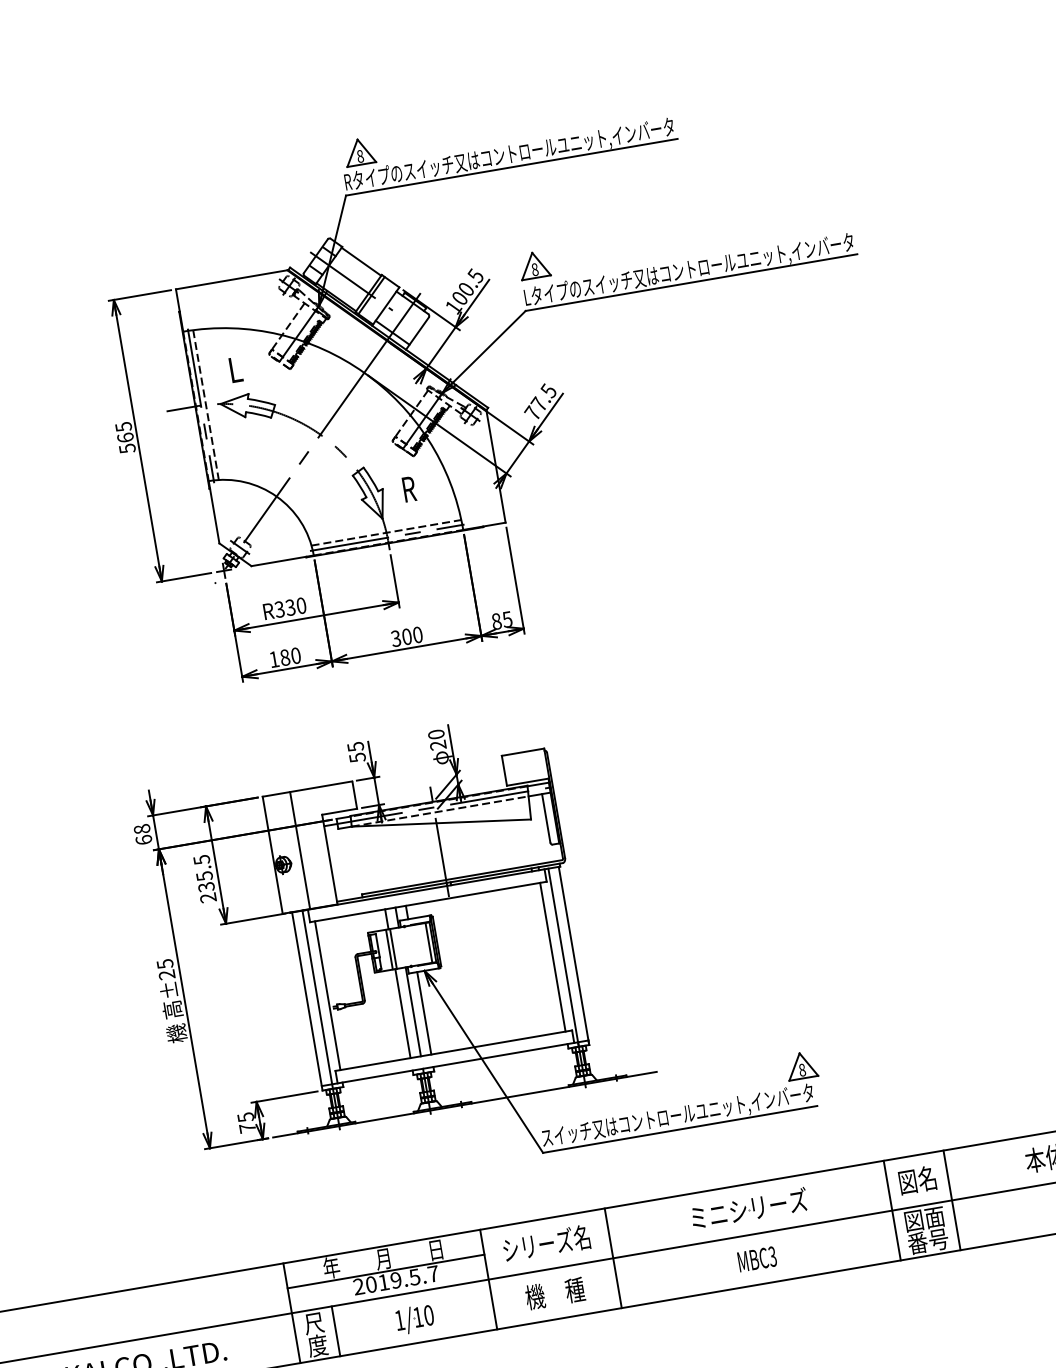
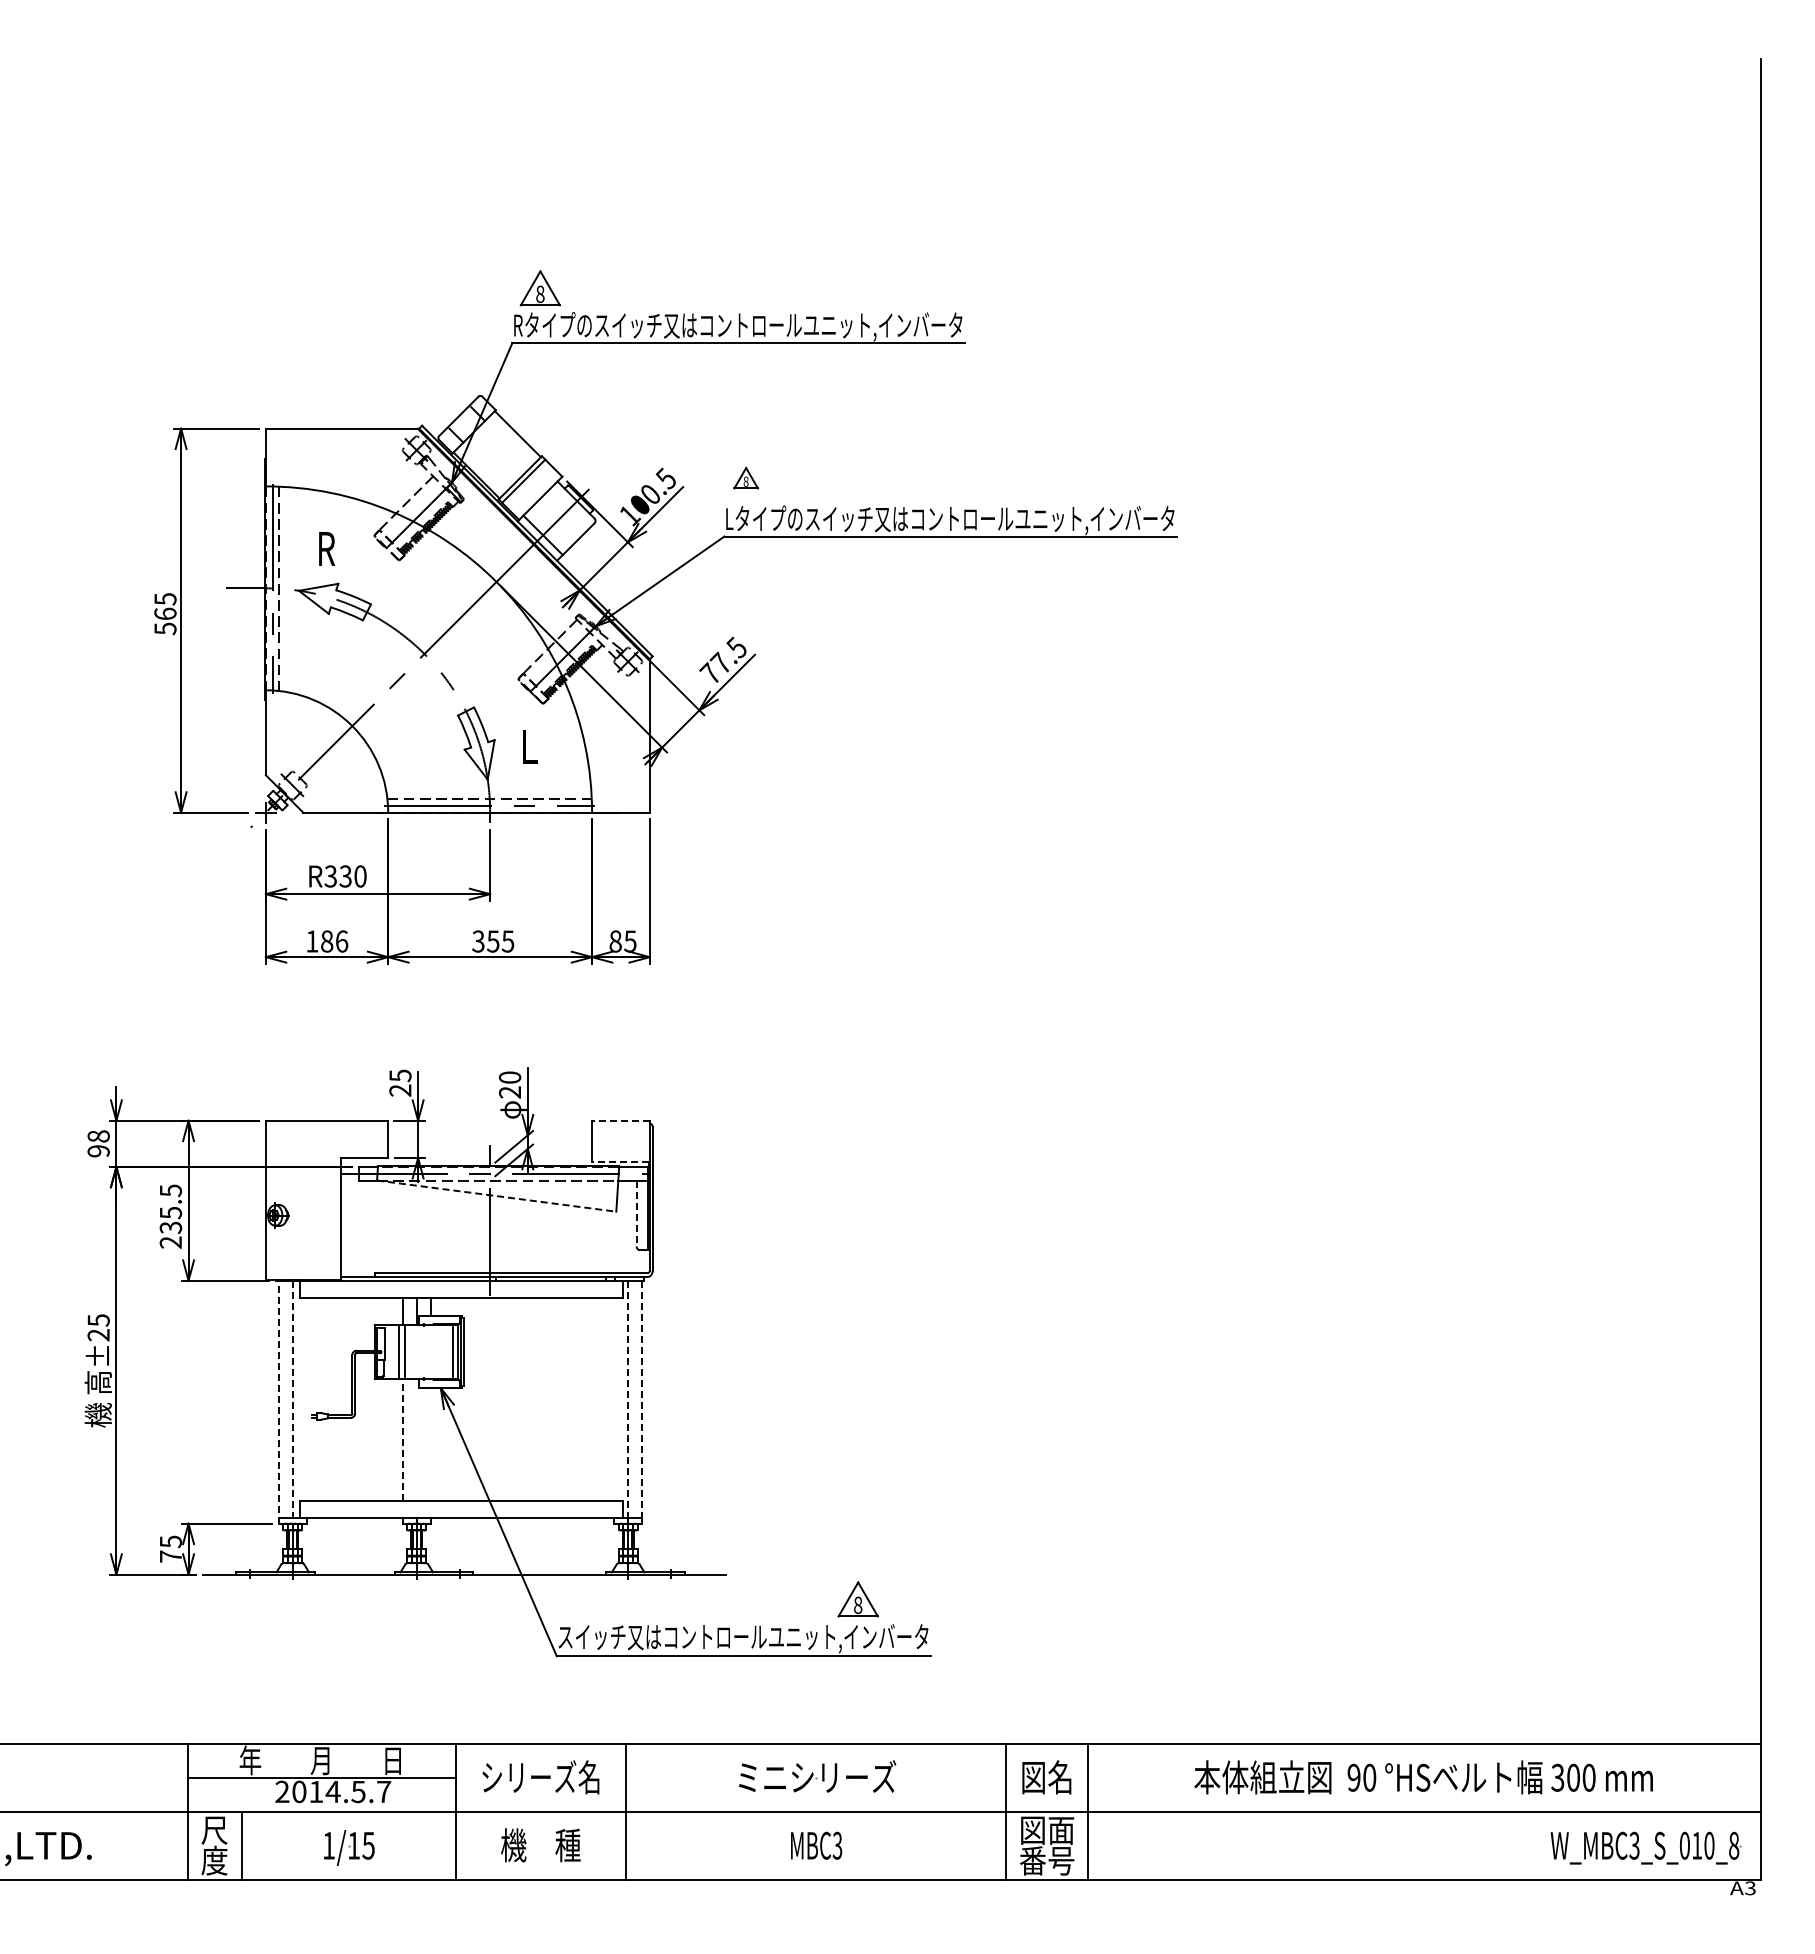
part: (533, 265) -> (745, 478), size x0.6
line: (351, 281) -> (500, 457), removed
text: (236, 369) -> (327, 548), L -> R
text: (409, 489) -> (530, 746), R -> L
text: (412, 635) -> (500, 941), 300 -> 355
text: (296, 655) -> (342, 941), 180 -> 186
line: (522, 752) -> (620, 1120), solid -> dashed
text: (357, 757) -> (400, 1090), 55 -> 25
line: (527, 782) -> (619, 1161), solid -> dashed
line: (546, 818) -> (636, 1213), solid -> dashed
line: (441, 823) -> (496, 1196), solid -> dashed
text: (143, 840) -> (98, 1151), 68 -> 98
line: (300, 850) -> (303, 1200), removed
line: (553, 956) -> (614, 1398), removed
line: (574, 956) -> (642, 1402), solid -> dashed
line: (563, 957) -> (628, 1402), solid -> dashed
line: (327, 995) -> (306, 1398), removed
line: (317, 999) -> (292, 1402), solid -> dashed
line: (307, 1001) -> (278, 1401), solid -> dashed
line: (413, 1011) -> (416, 1439), removed
line: (402, 1013) -> (402, 1439), solid -> dashed
line: (423, 1013) -> (430, 1444), removed
part: (801, 1065) -> (857, 1599), moved
text: (395, 1280) -> (332, 1791), 2019.5.7 -> 2014.5.7
text: (428, 1315) -> (368, 1845), 1/10 -> 1/15

